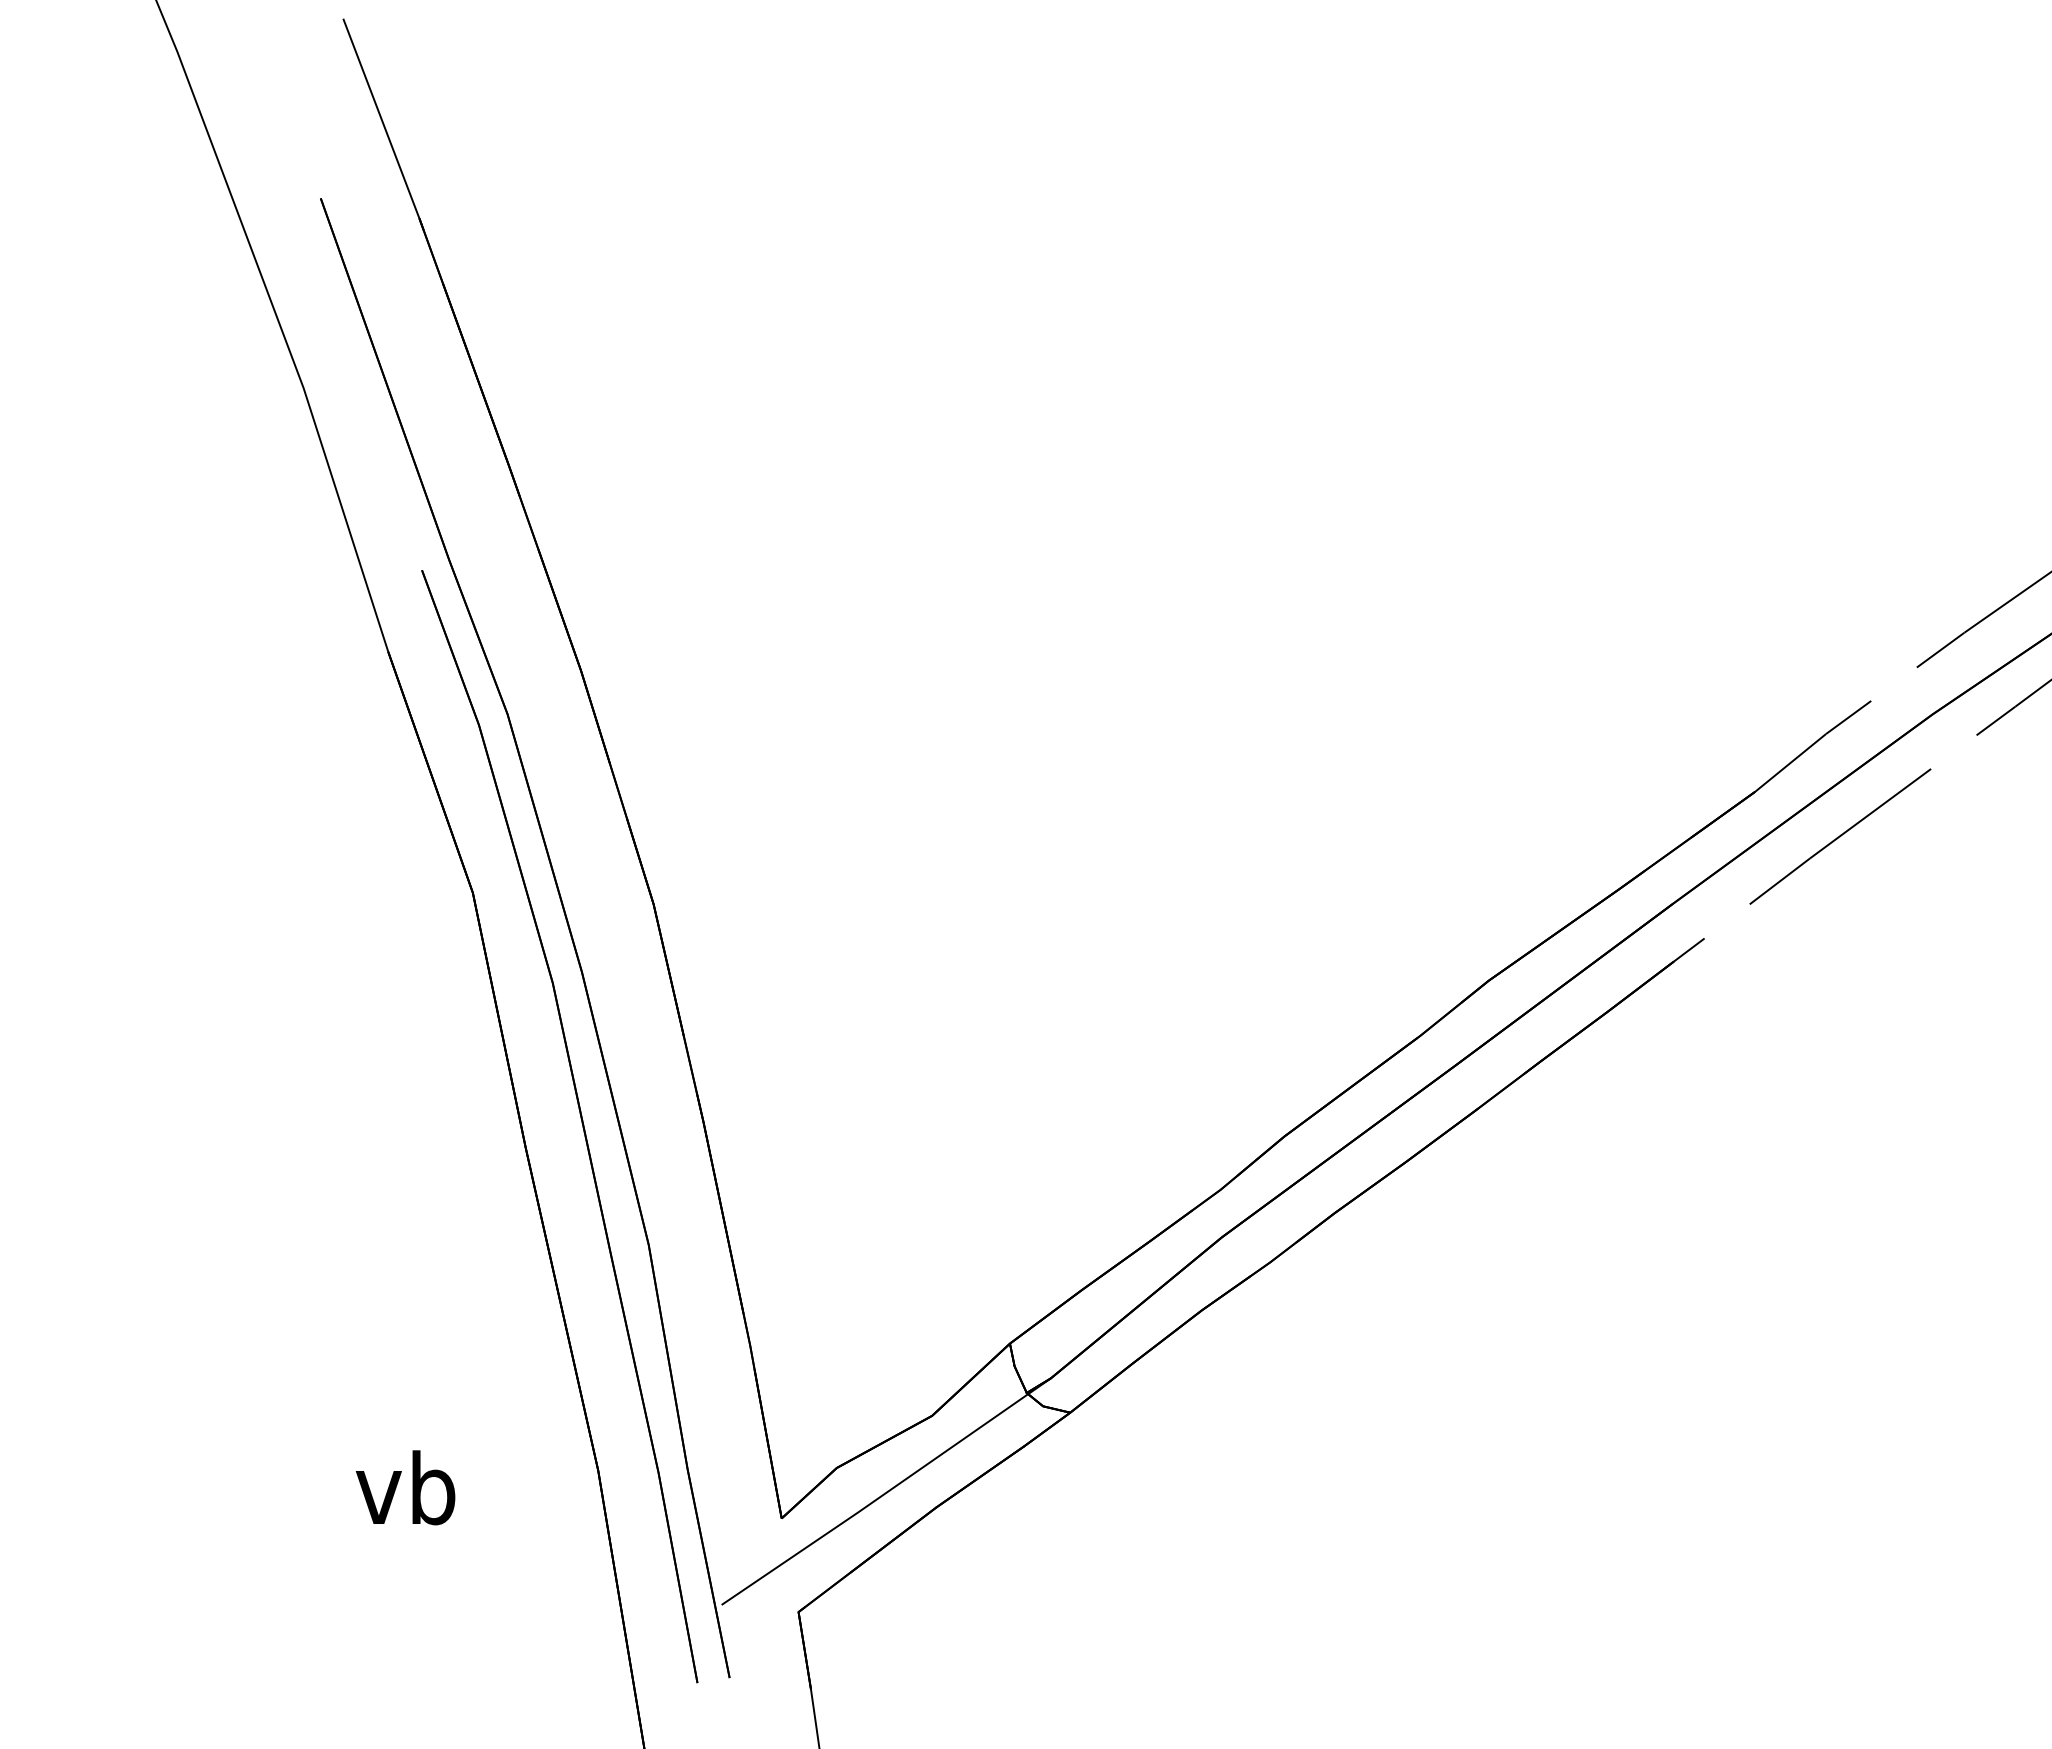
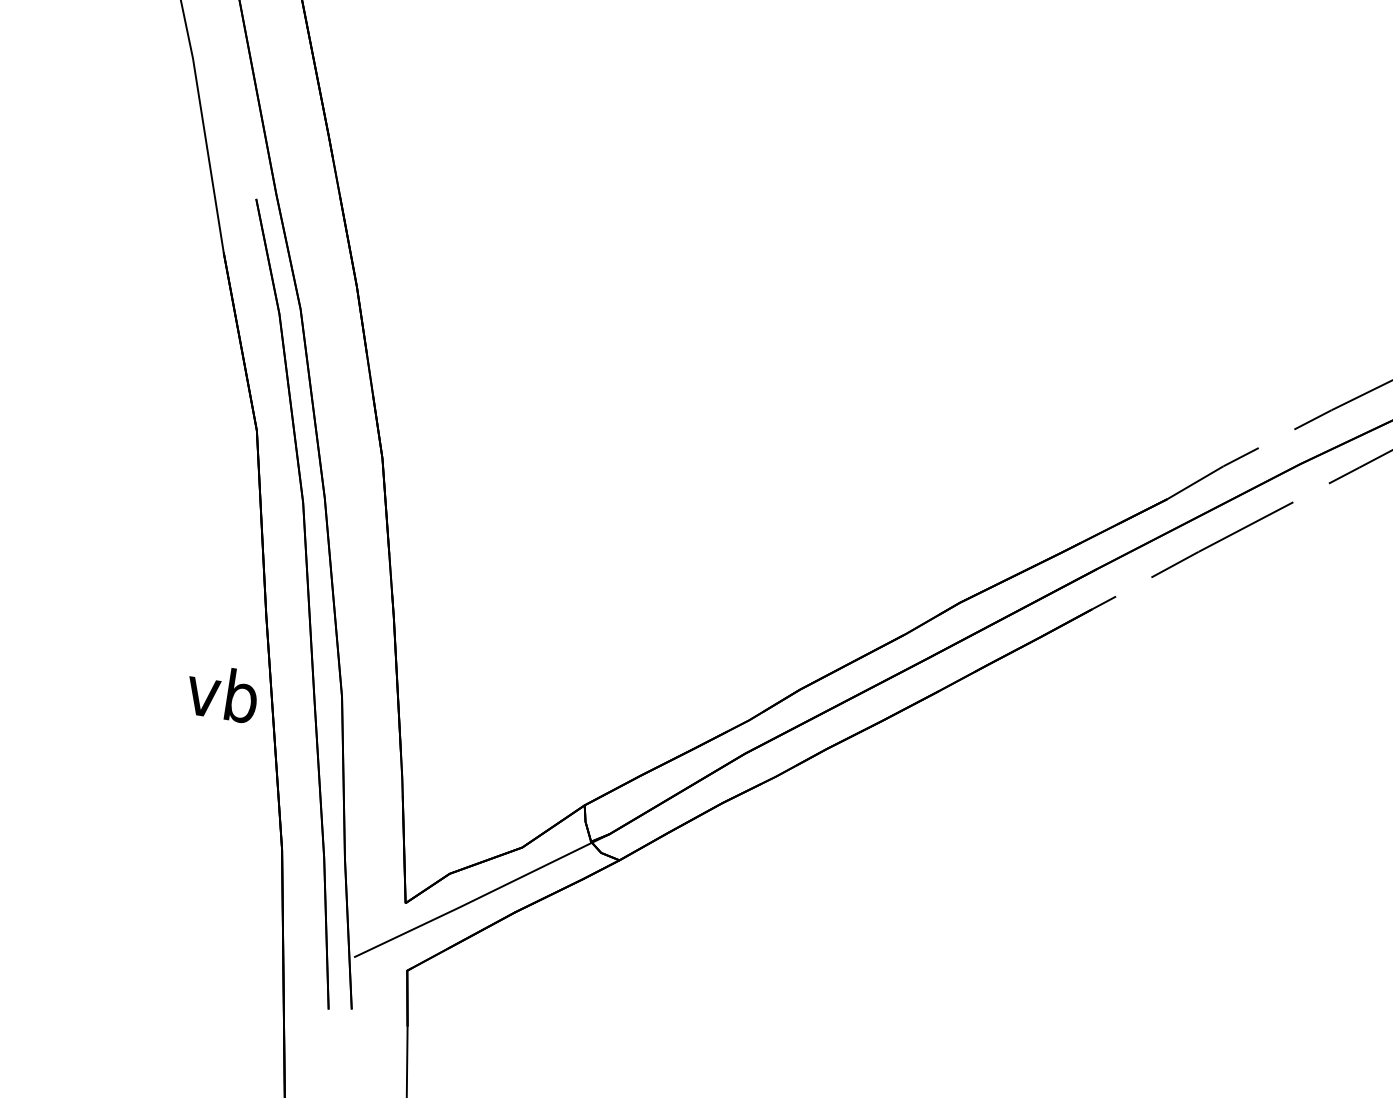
text: (405, 1487) -> (222, 693), moved

